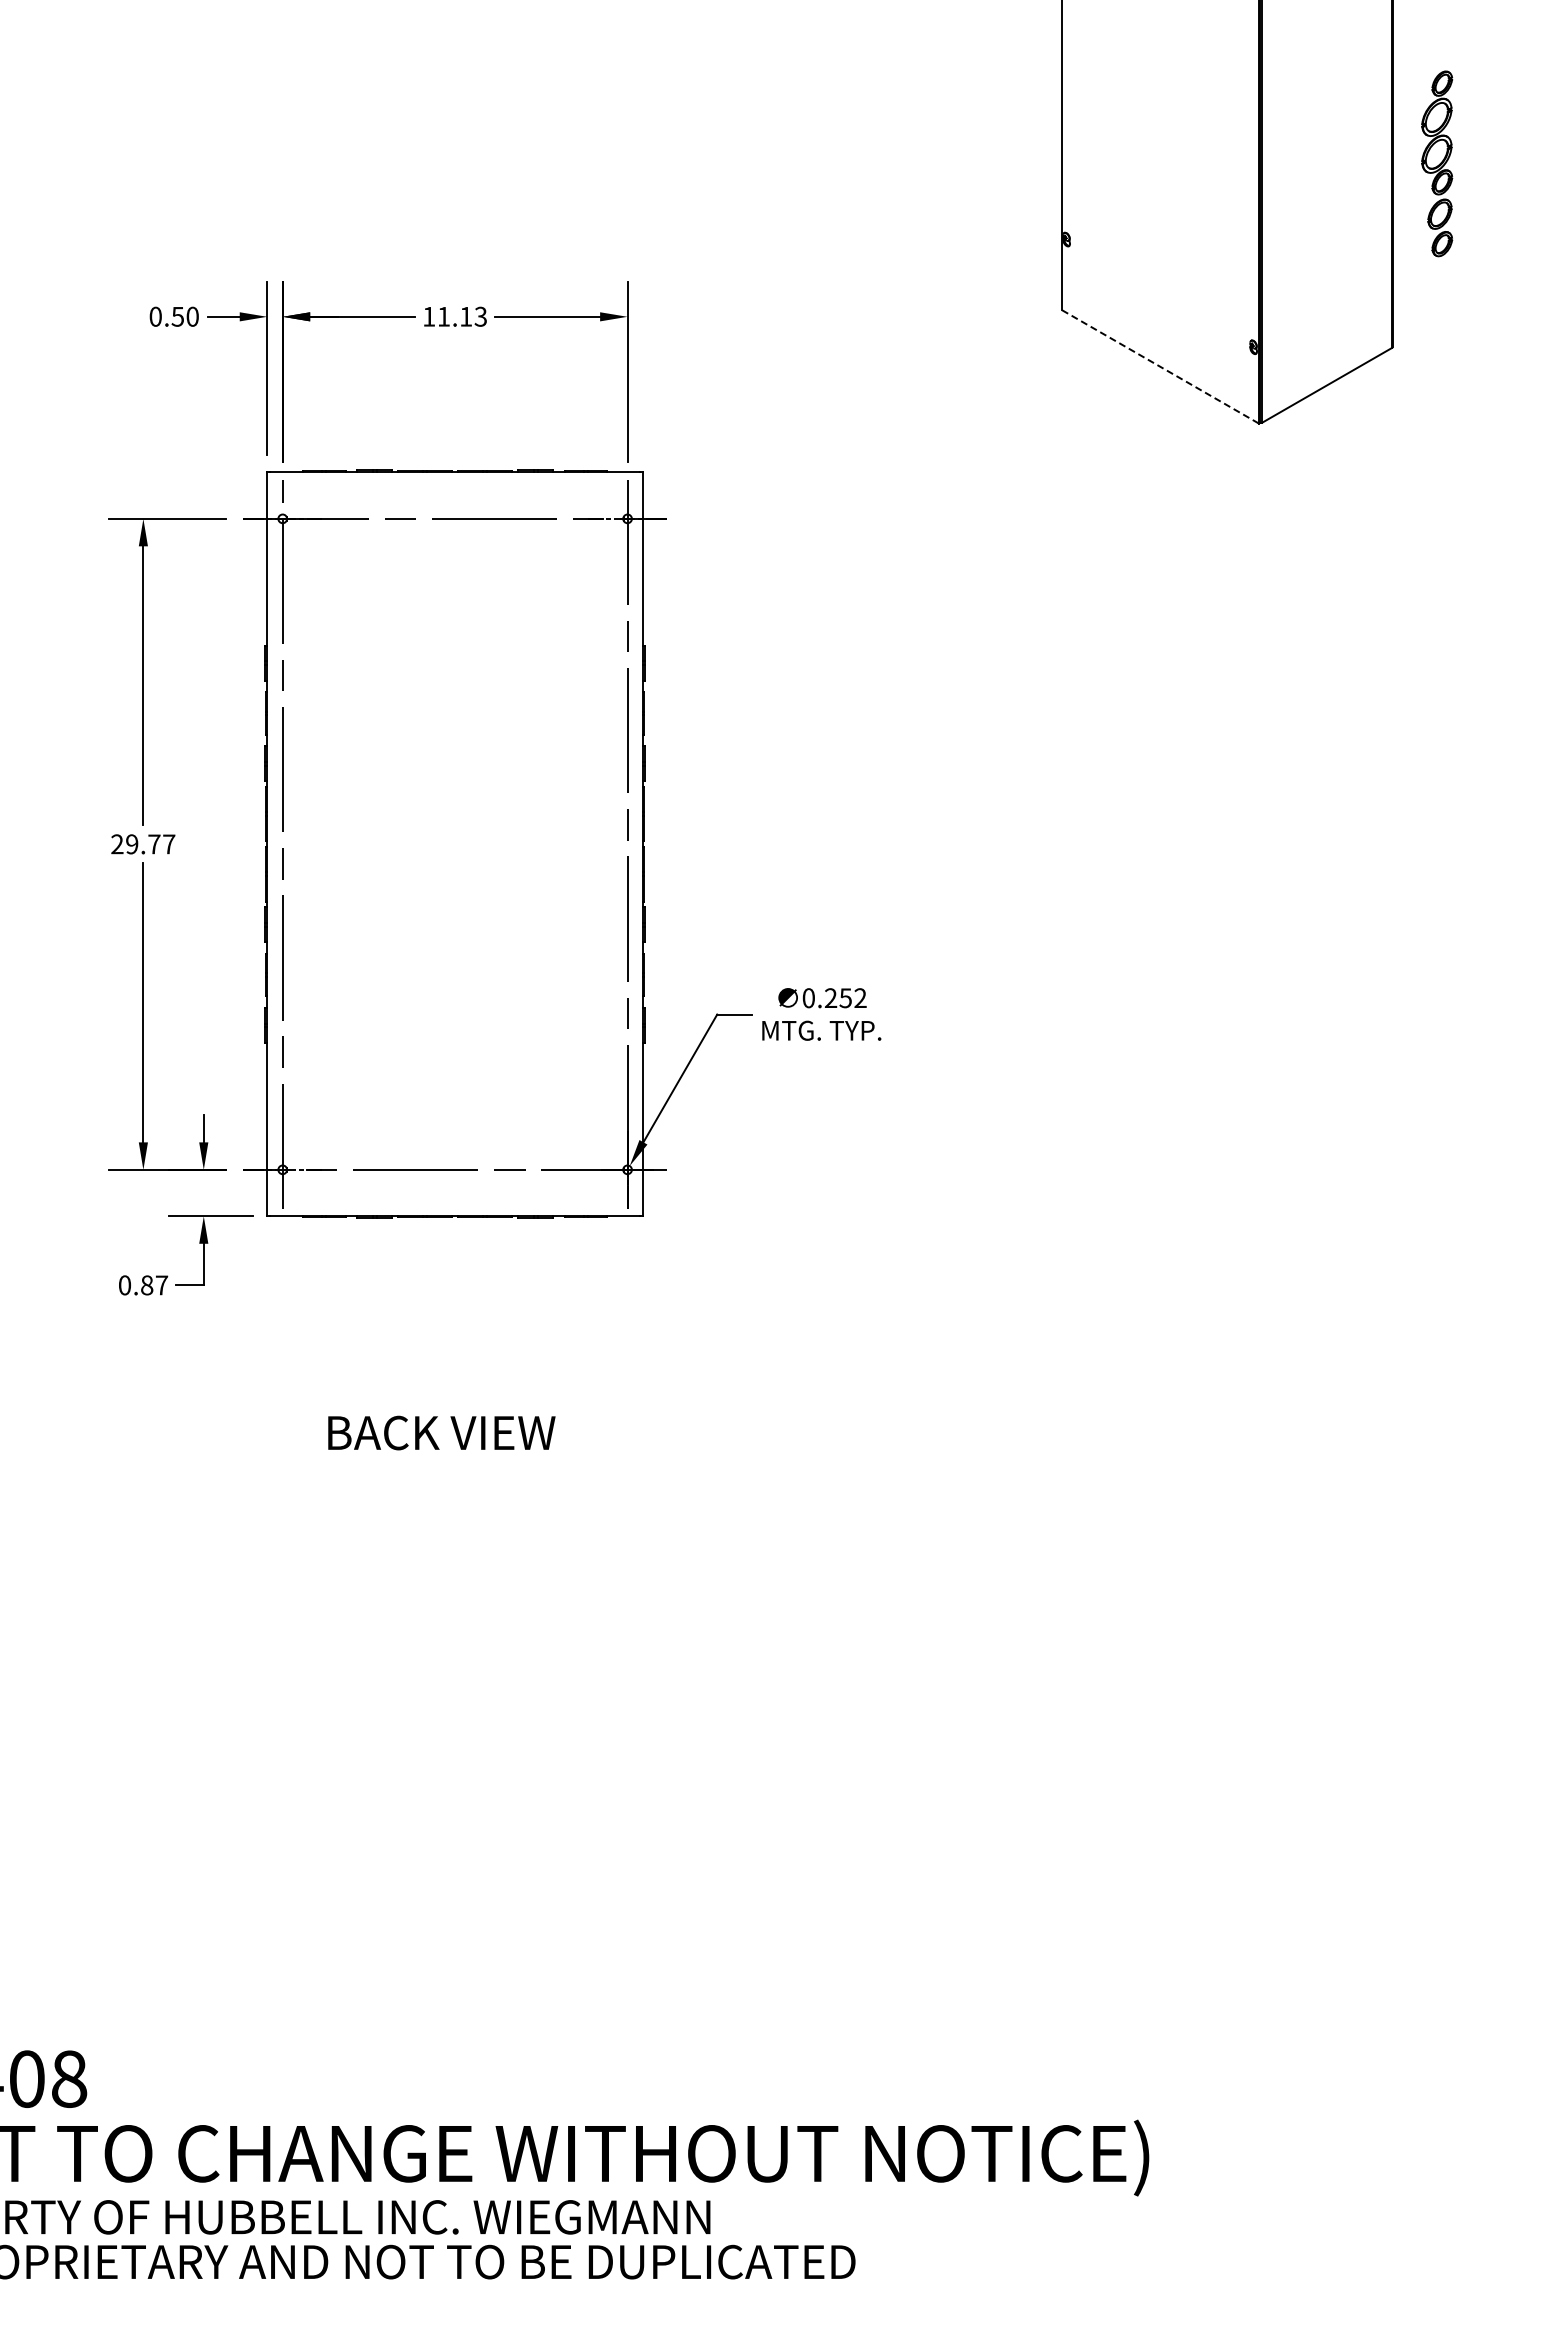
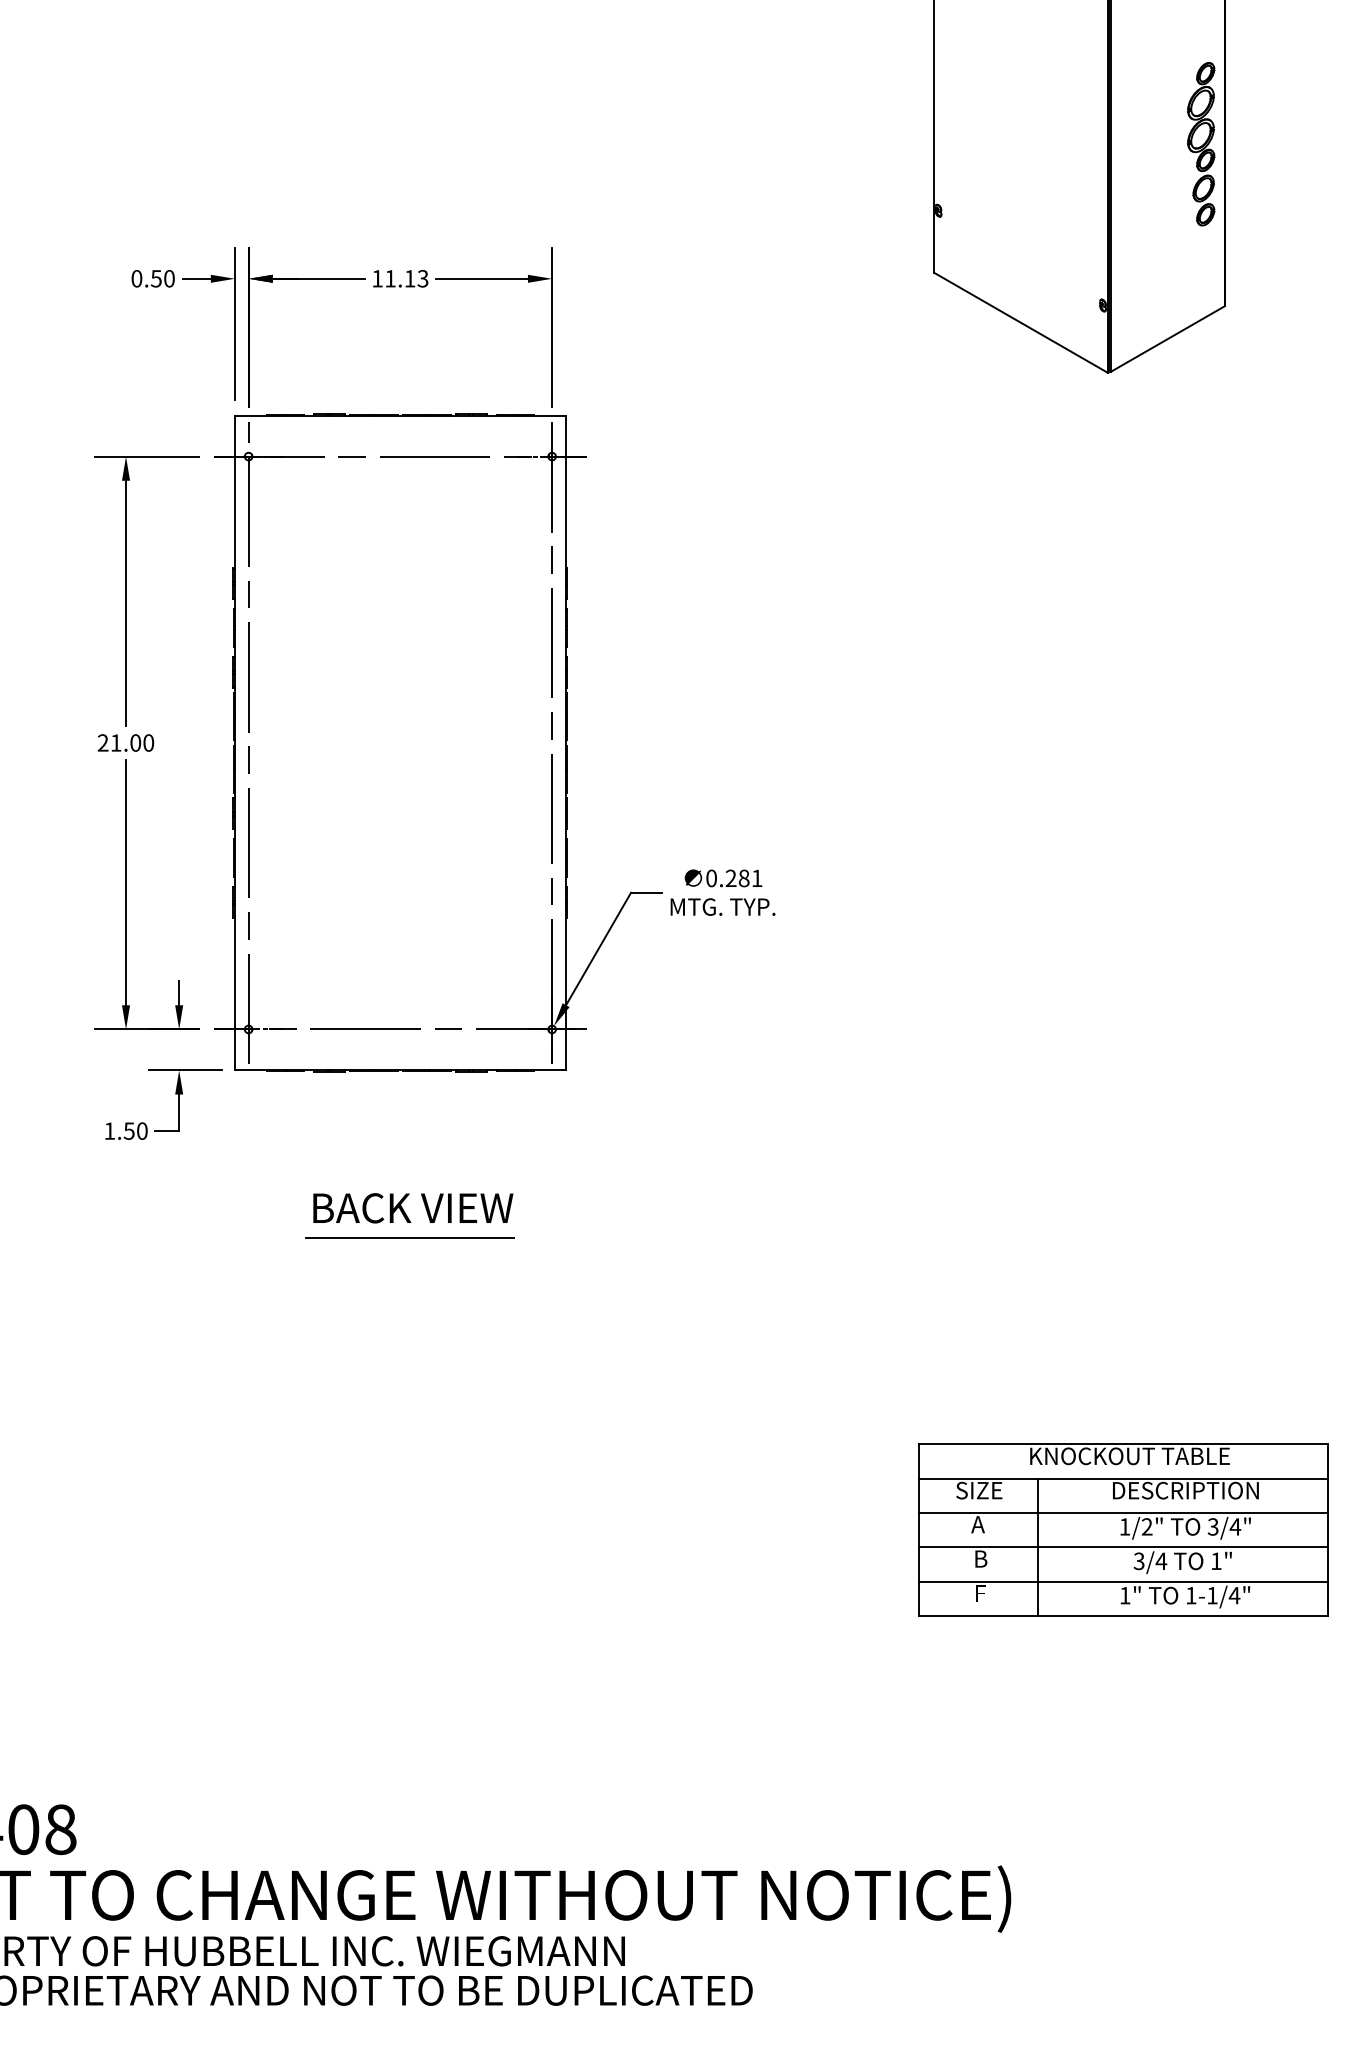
part: (1437, 163) -> (1201, 143), moved
line: (1160, 366) -> (1021, 322), dashed -> solid
text: (150, 844) -> (132, 743), 29.77 -> 21.00
text: (852, 998) -> (750, 878), 0.252 -> 0.281
text: (143, 1285) -> (126, 1131), 0.87 -> 1.50
line: (466, 1407) -> (410, 1238), added
text: (441, 1432) -> (413, 1207), moved
part: (1276, 1738) -> (1123, 1529), added

